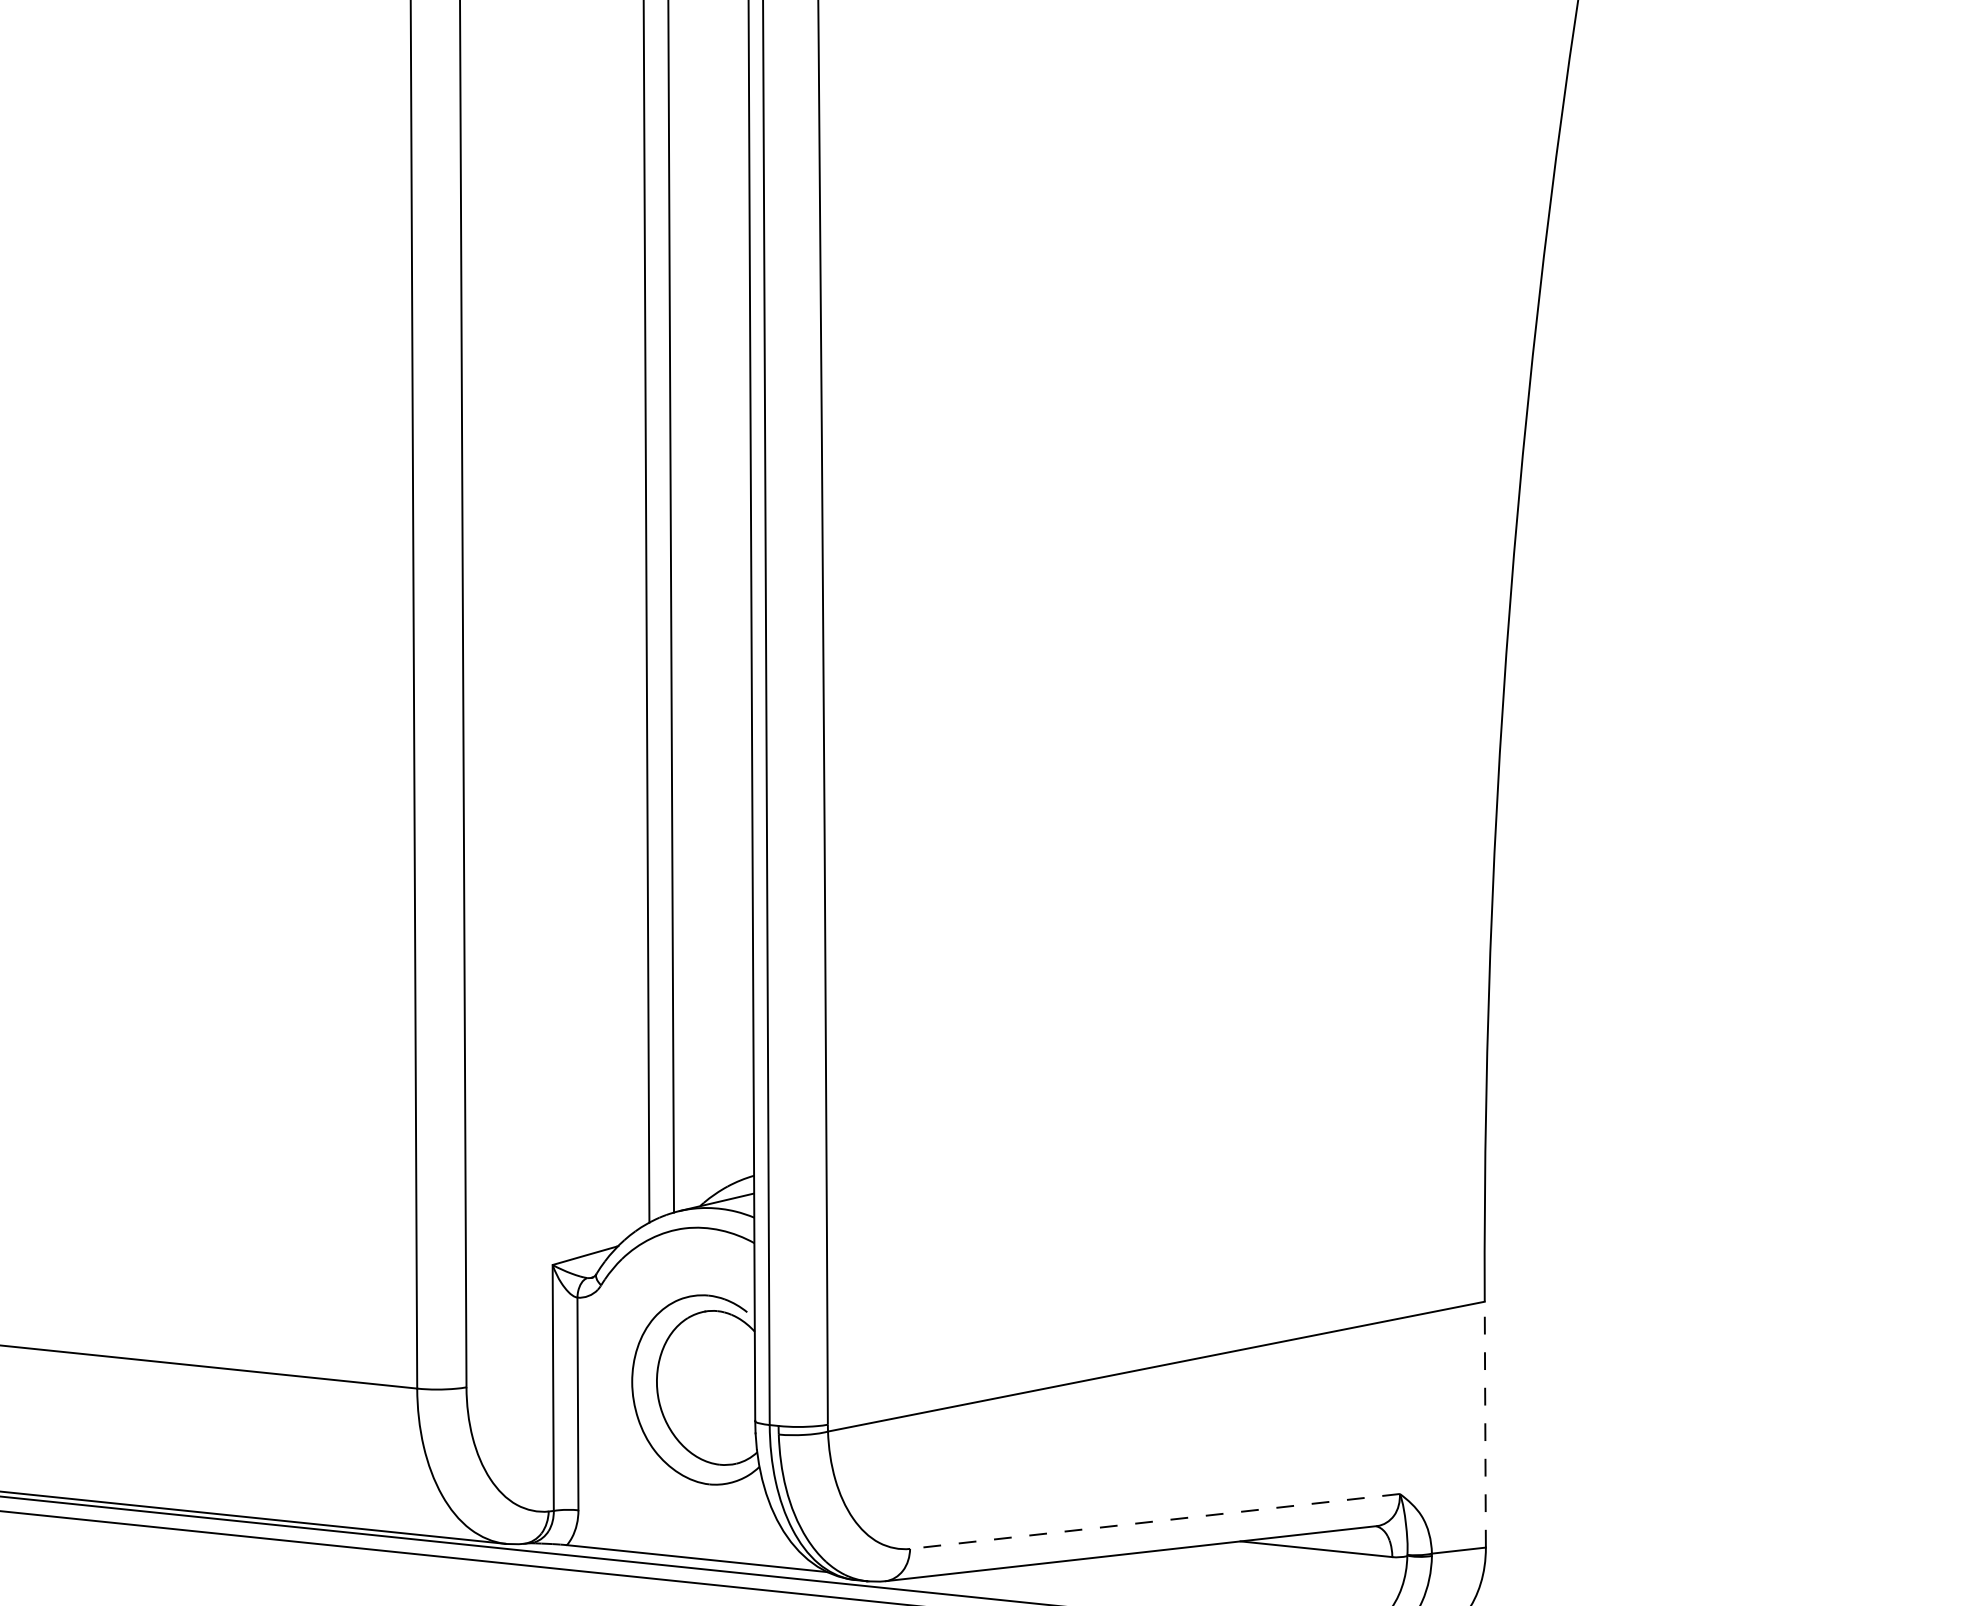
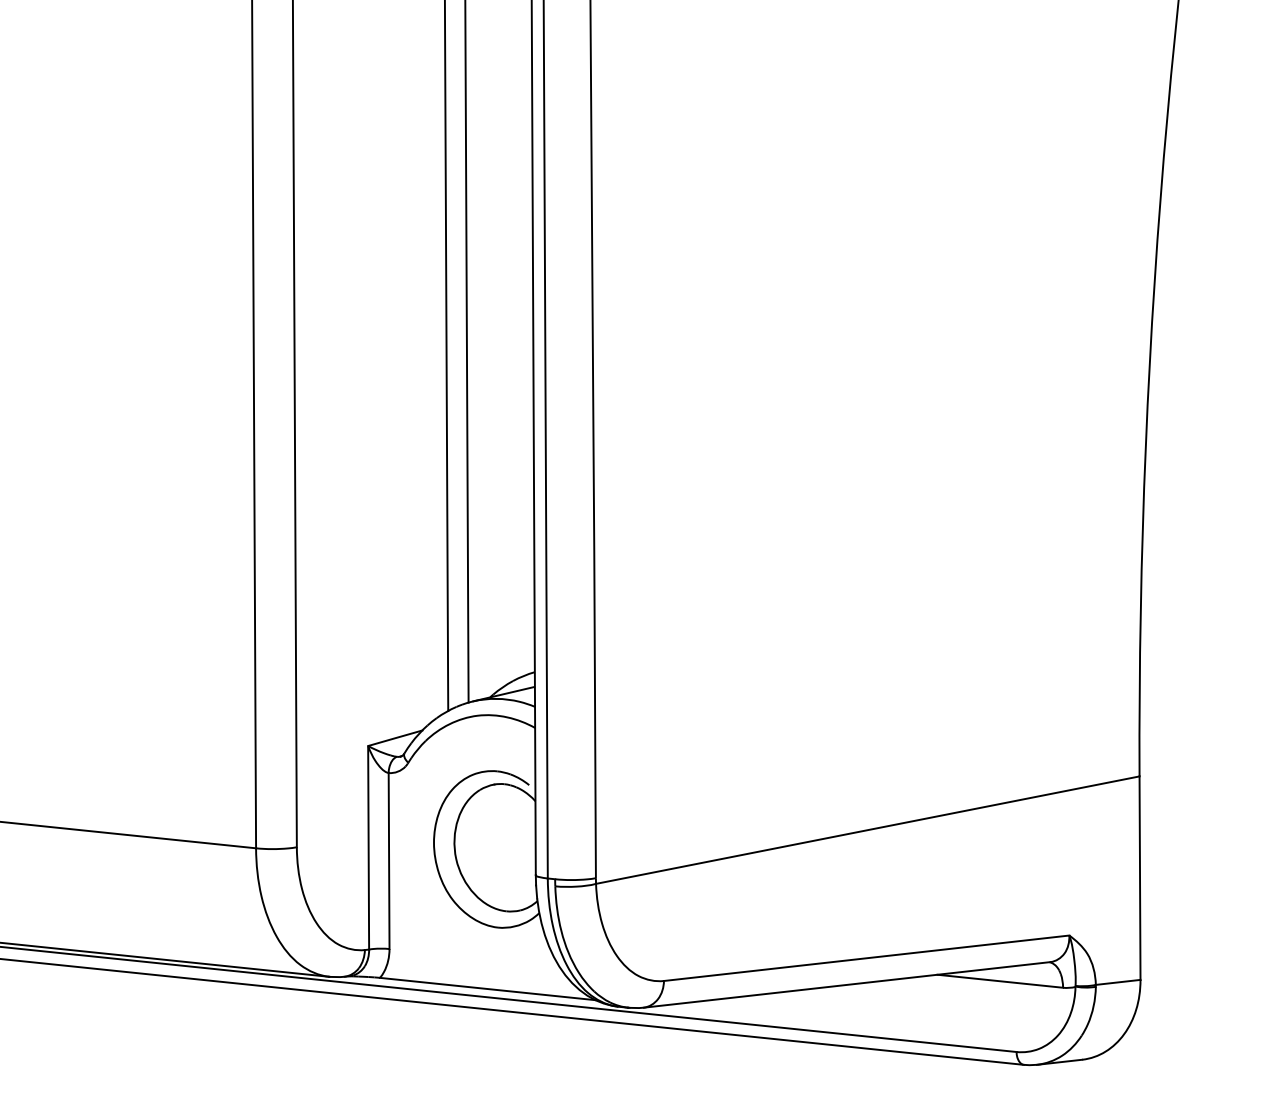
line: (1485, 1424) -> (1140, 878), dashed -> solid
line: (1154, 1521) -> (866, 958), dashed -> solid

